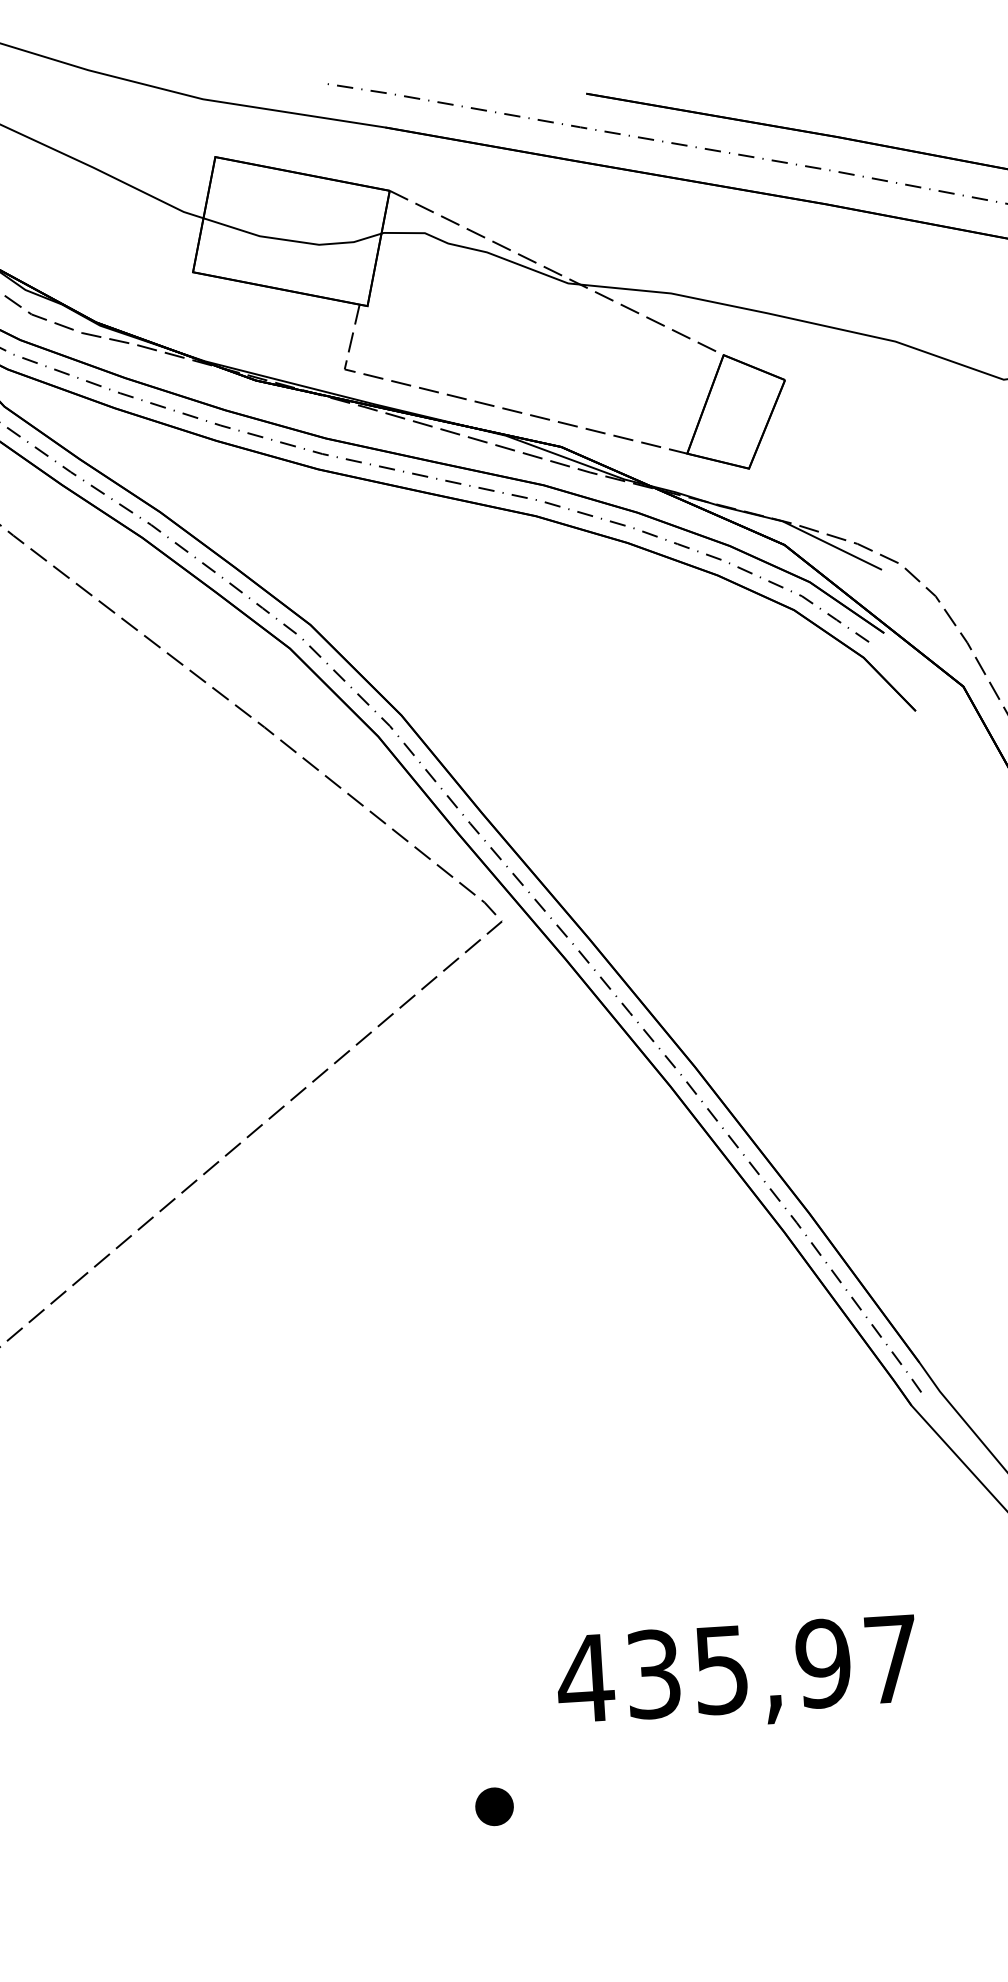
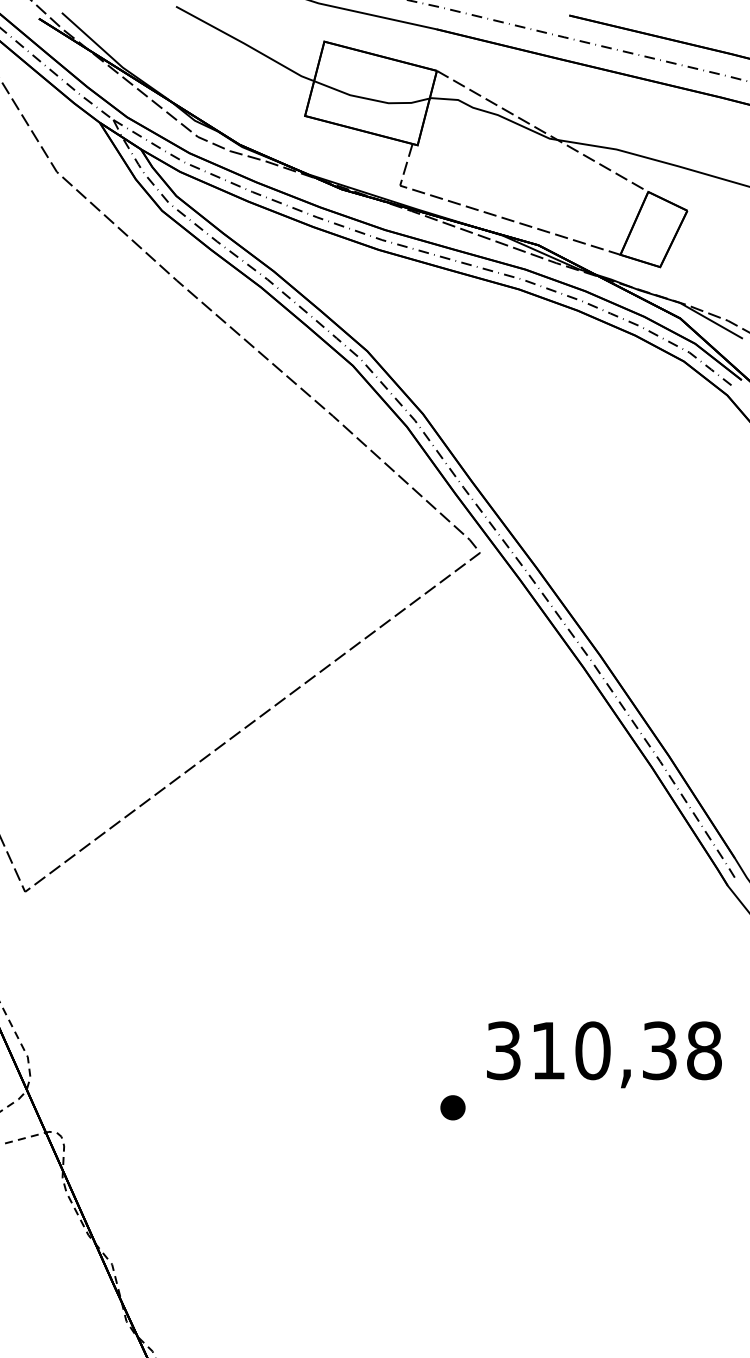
text: (737, 1668) -> (603, 1050), 435,97 -> 310,38
part: (493, 1806) -> (452, 1107), moved

